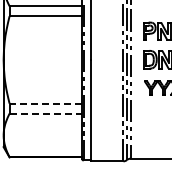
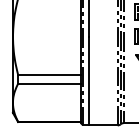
line: (45, 103) -> (49, 74), dashed -> solid
line: (46, 113) -> (50, 83), dashed -> solid

